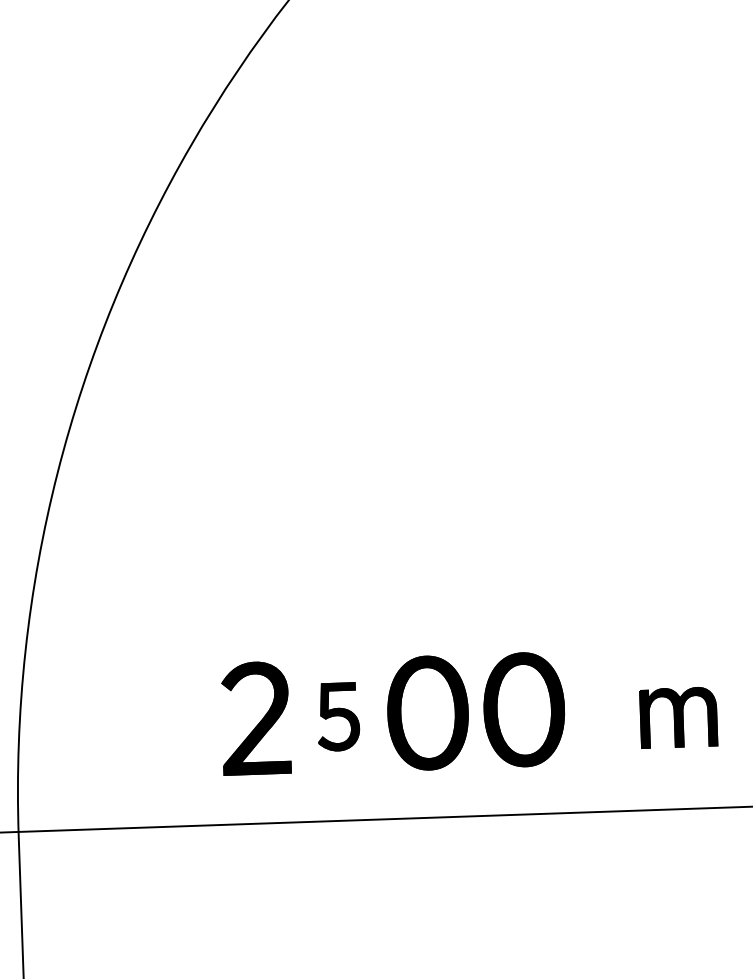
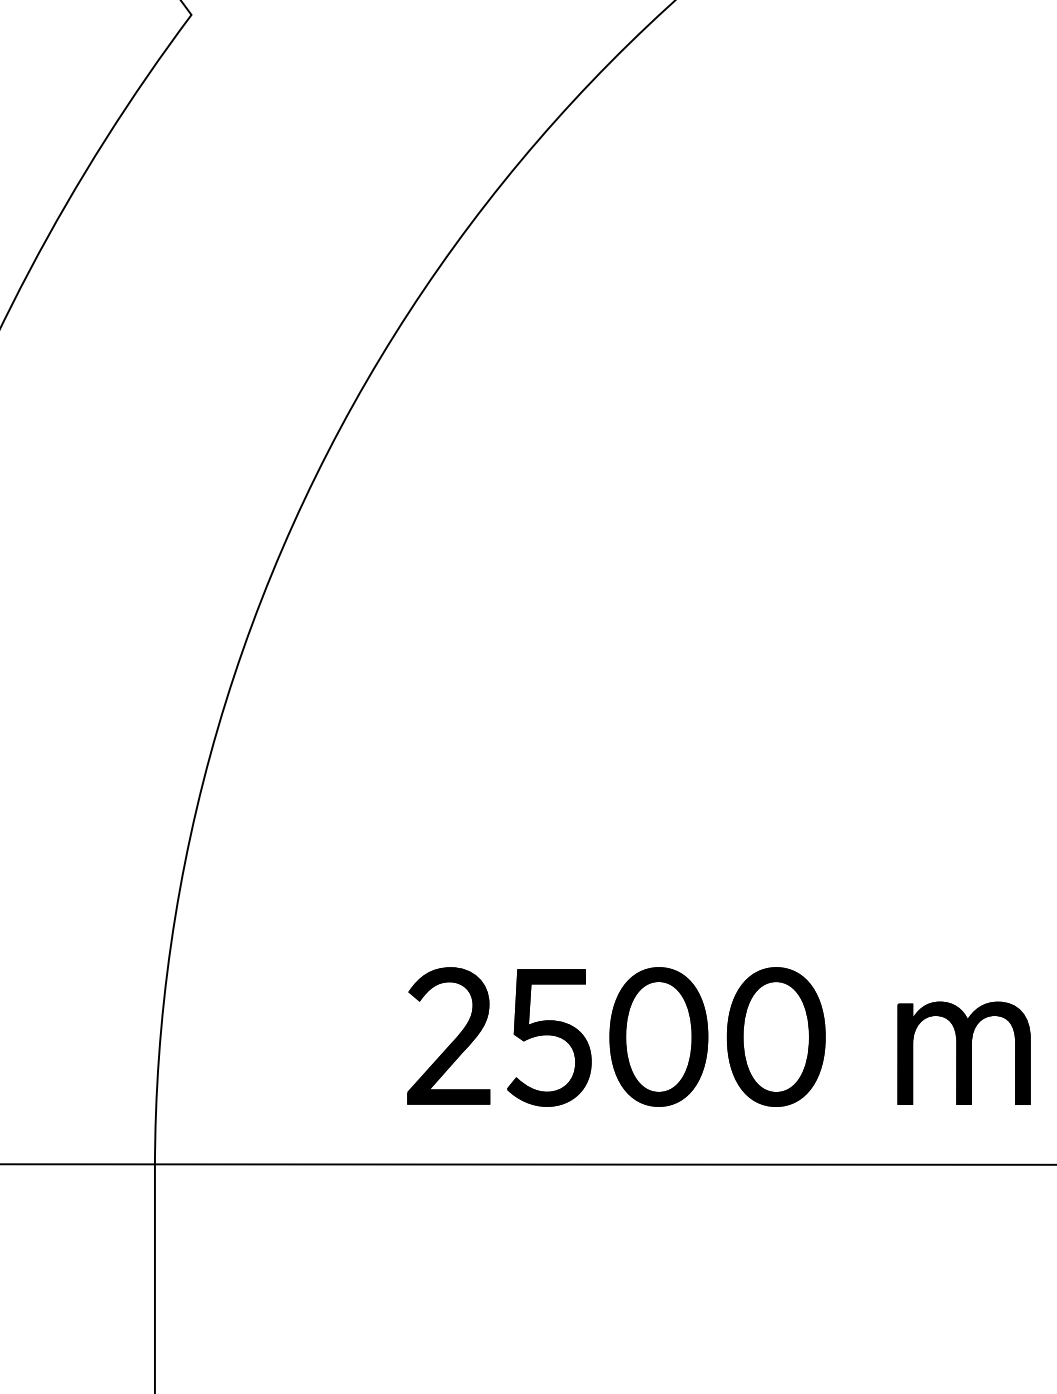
part: (338, 716) -> (549, 1037), size x1.67
part: (678, 717) -> (963, 1052), size x1.43

